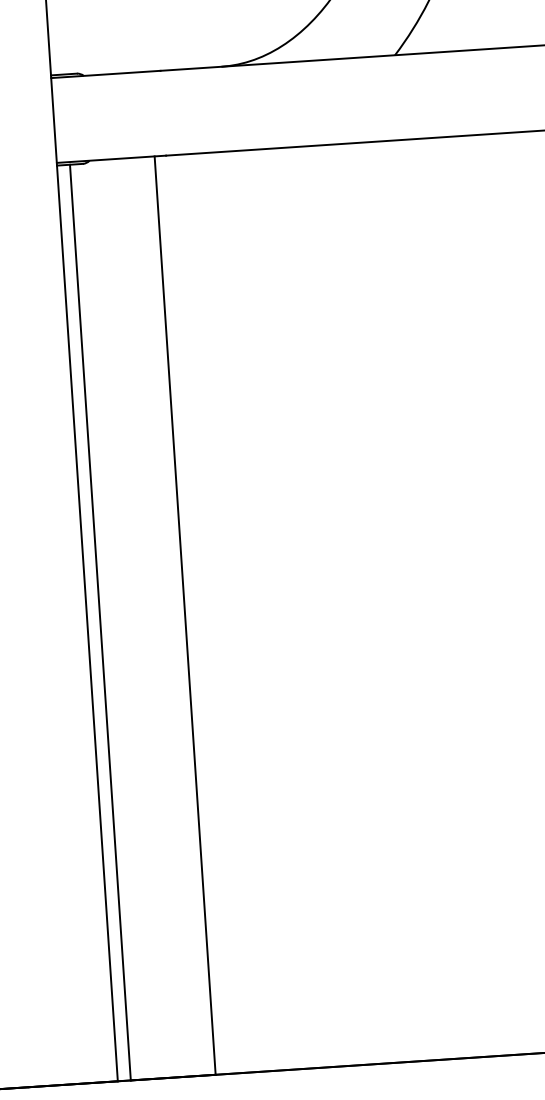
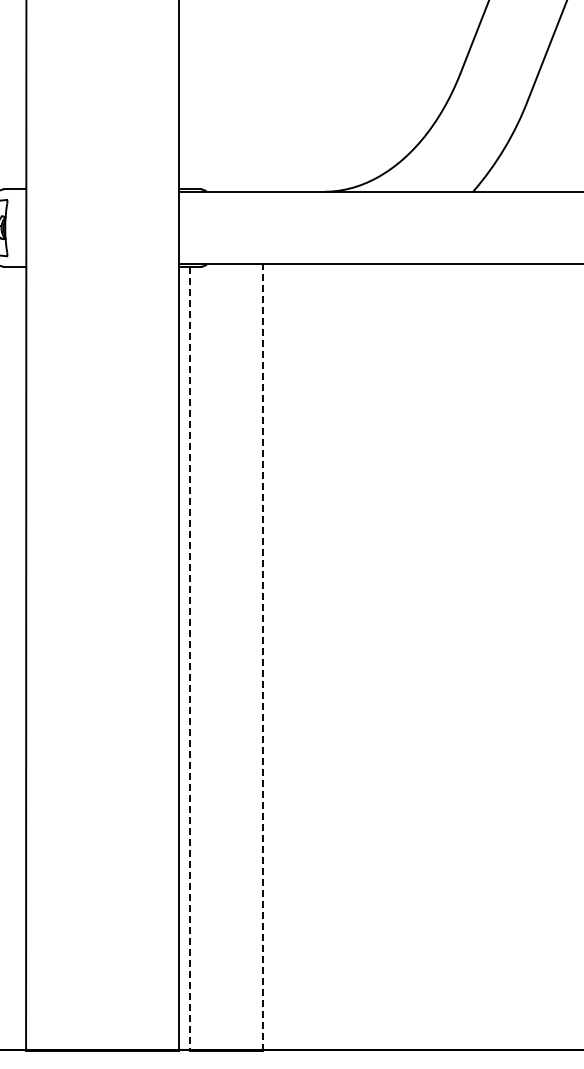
line: (184, 614) -> (262, 656), solid -> dashed
line: (99, 622) -> (189, 658), solid -> dashed

